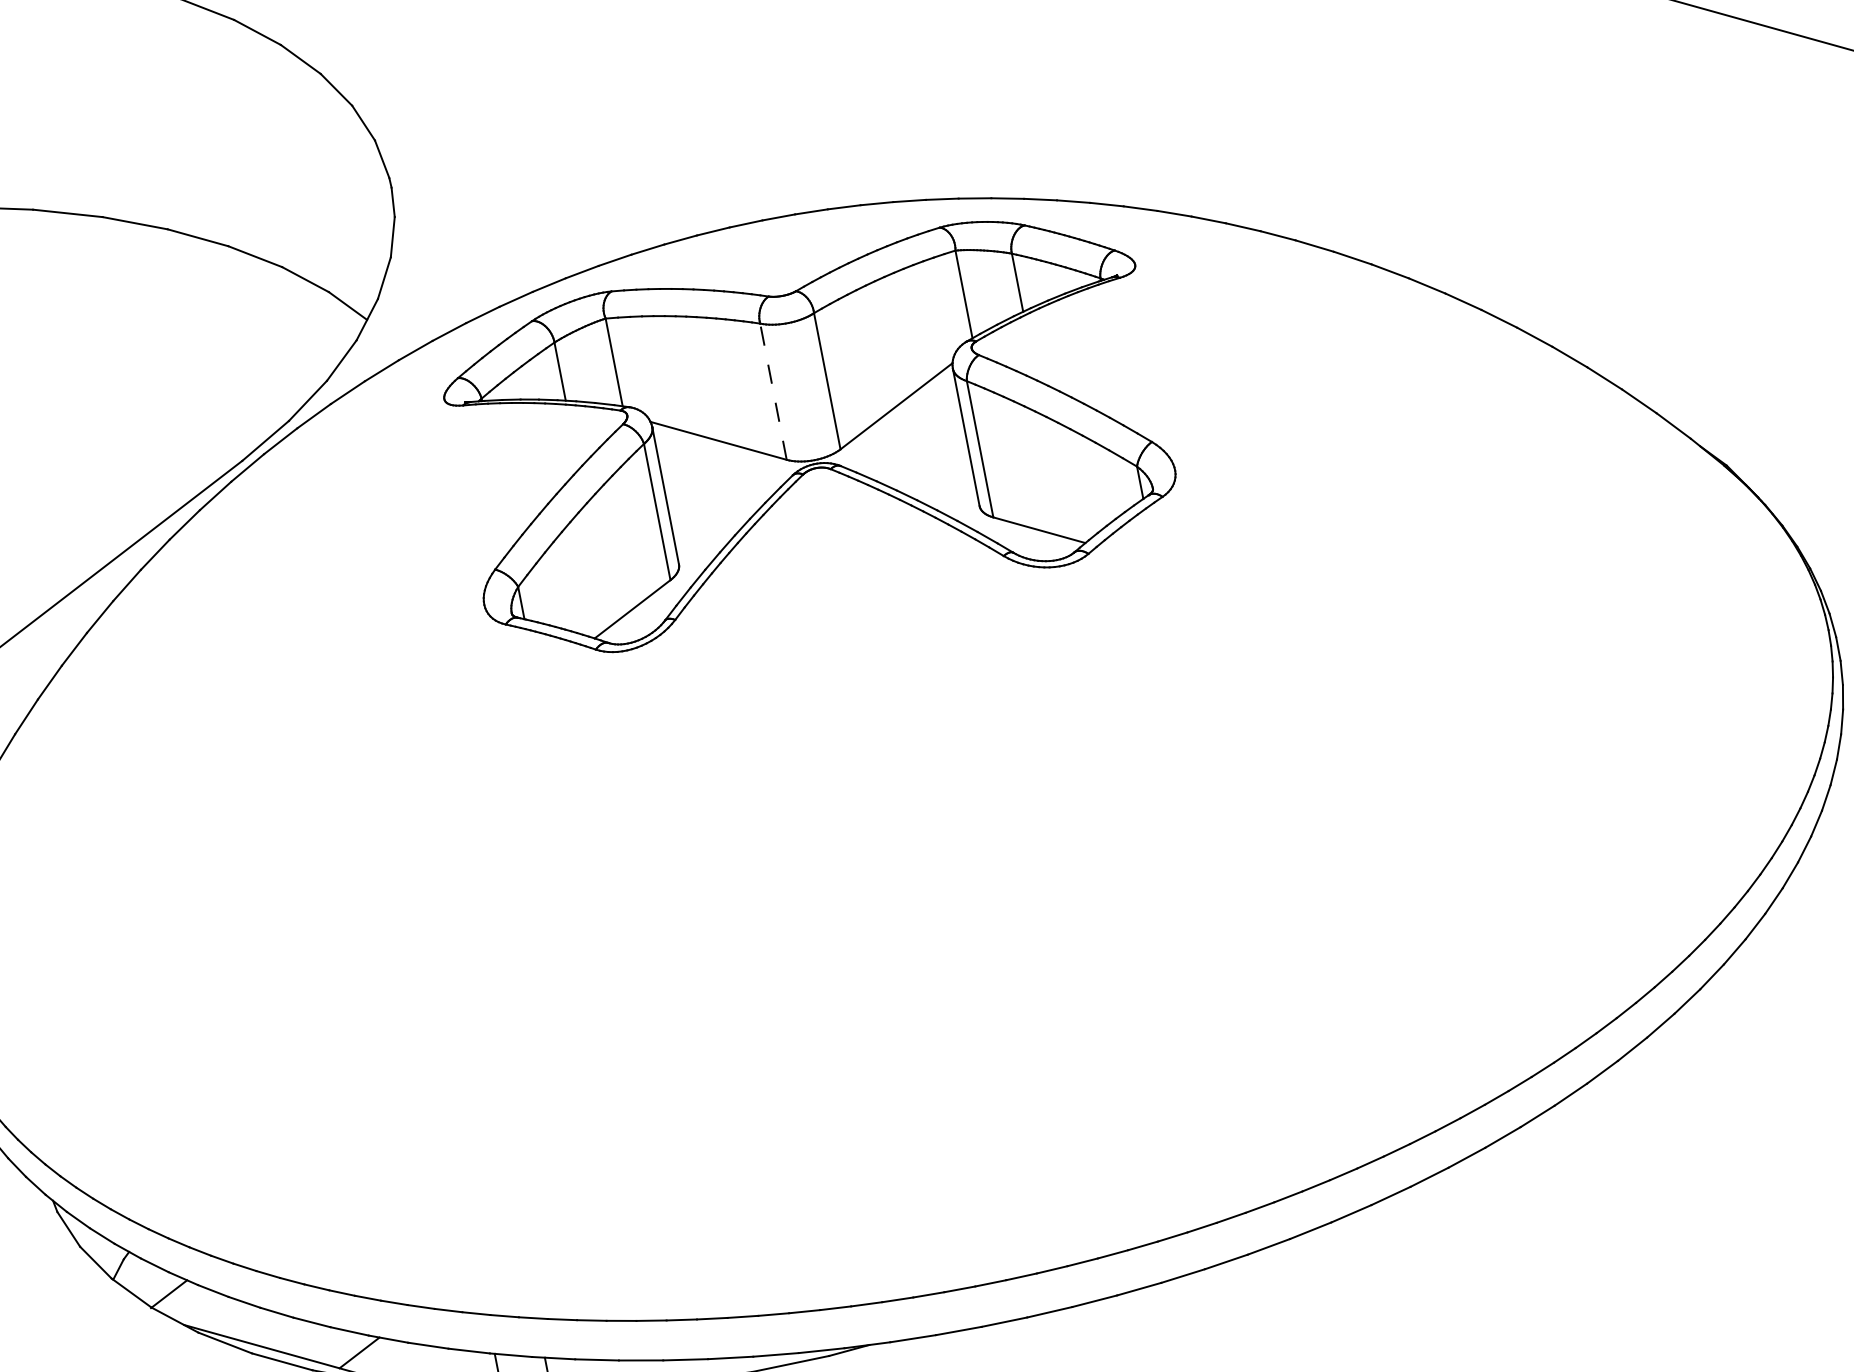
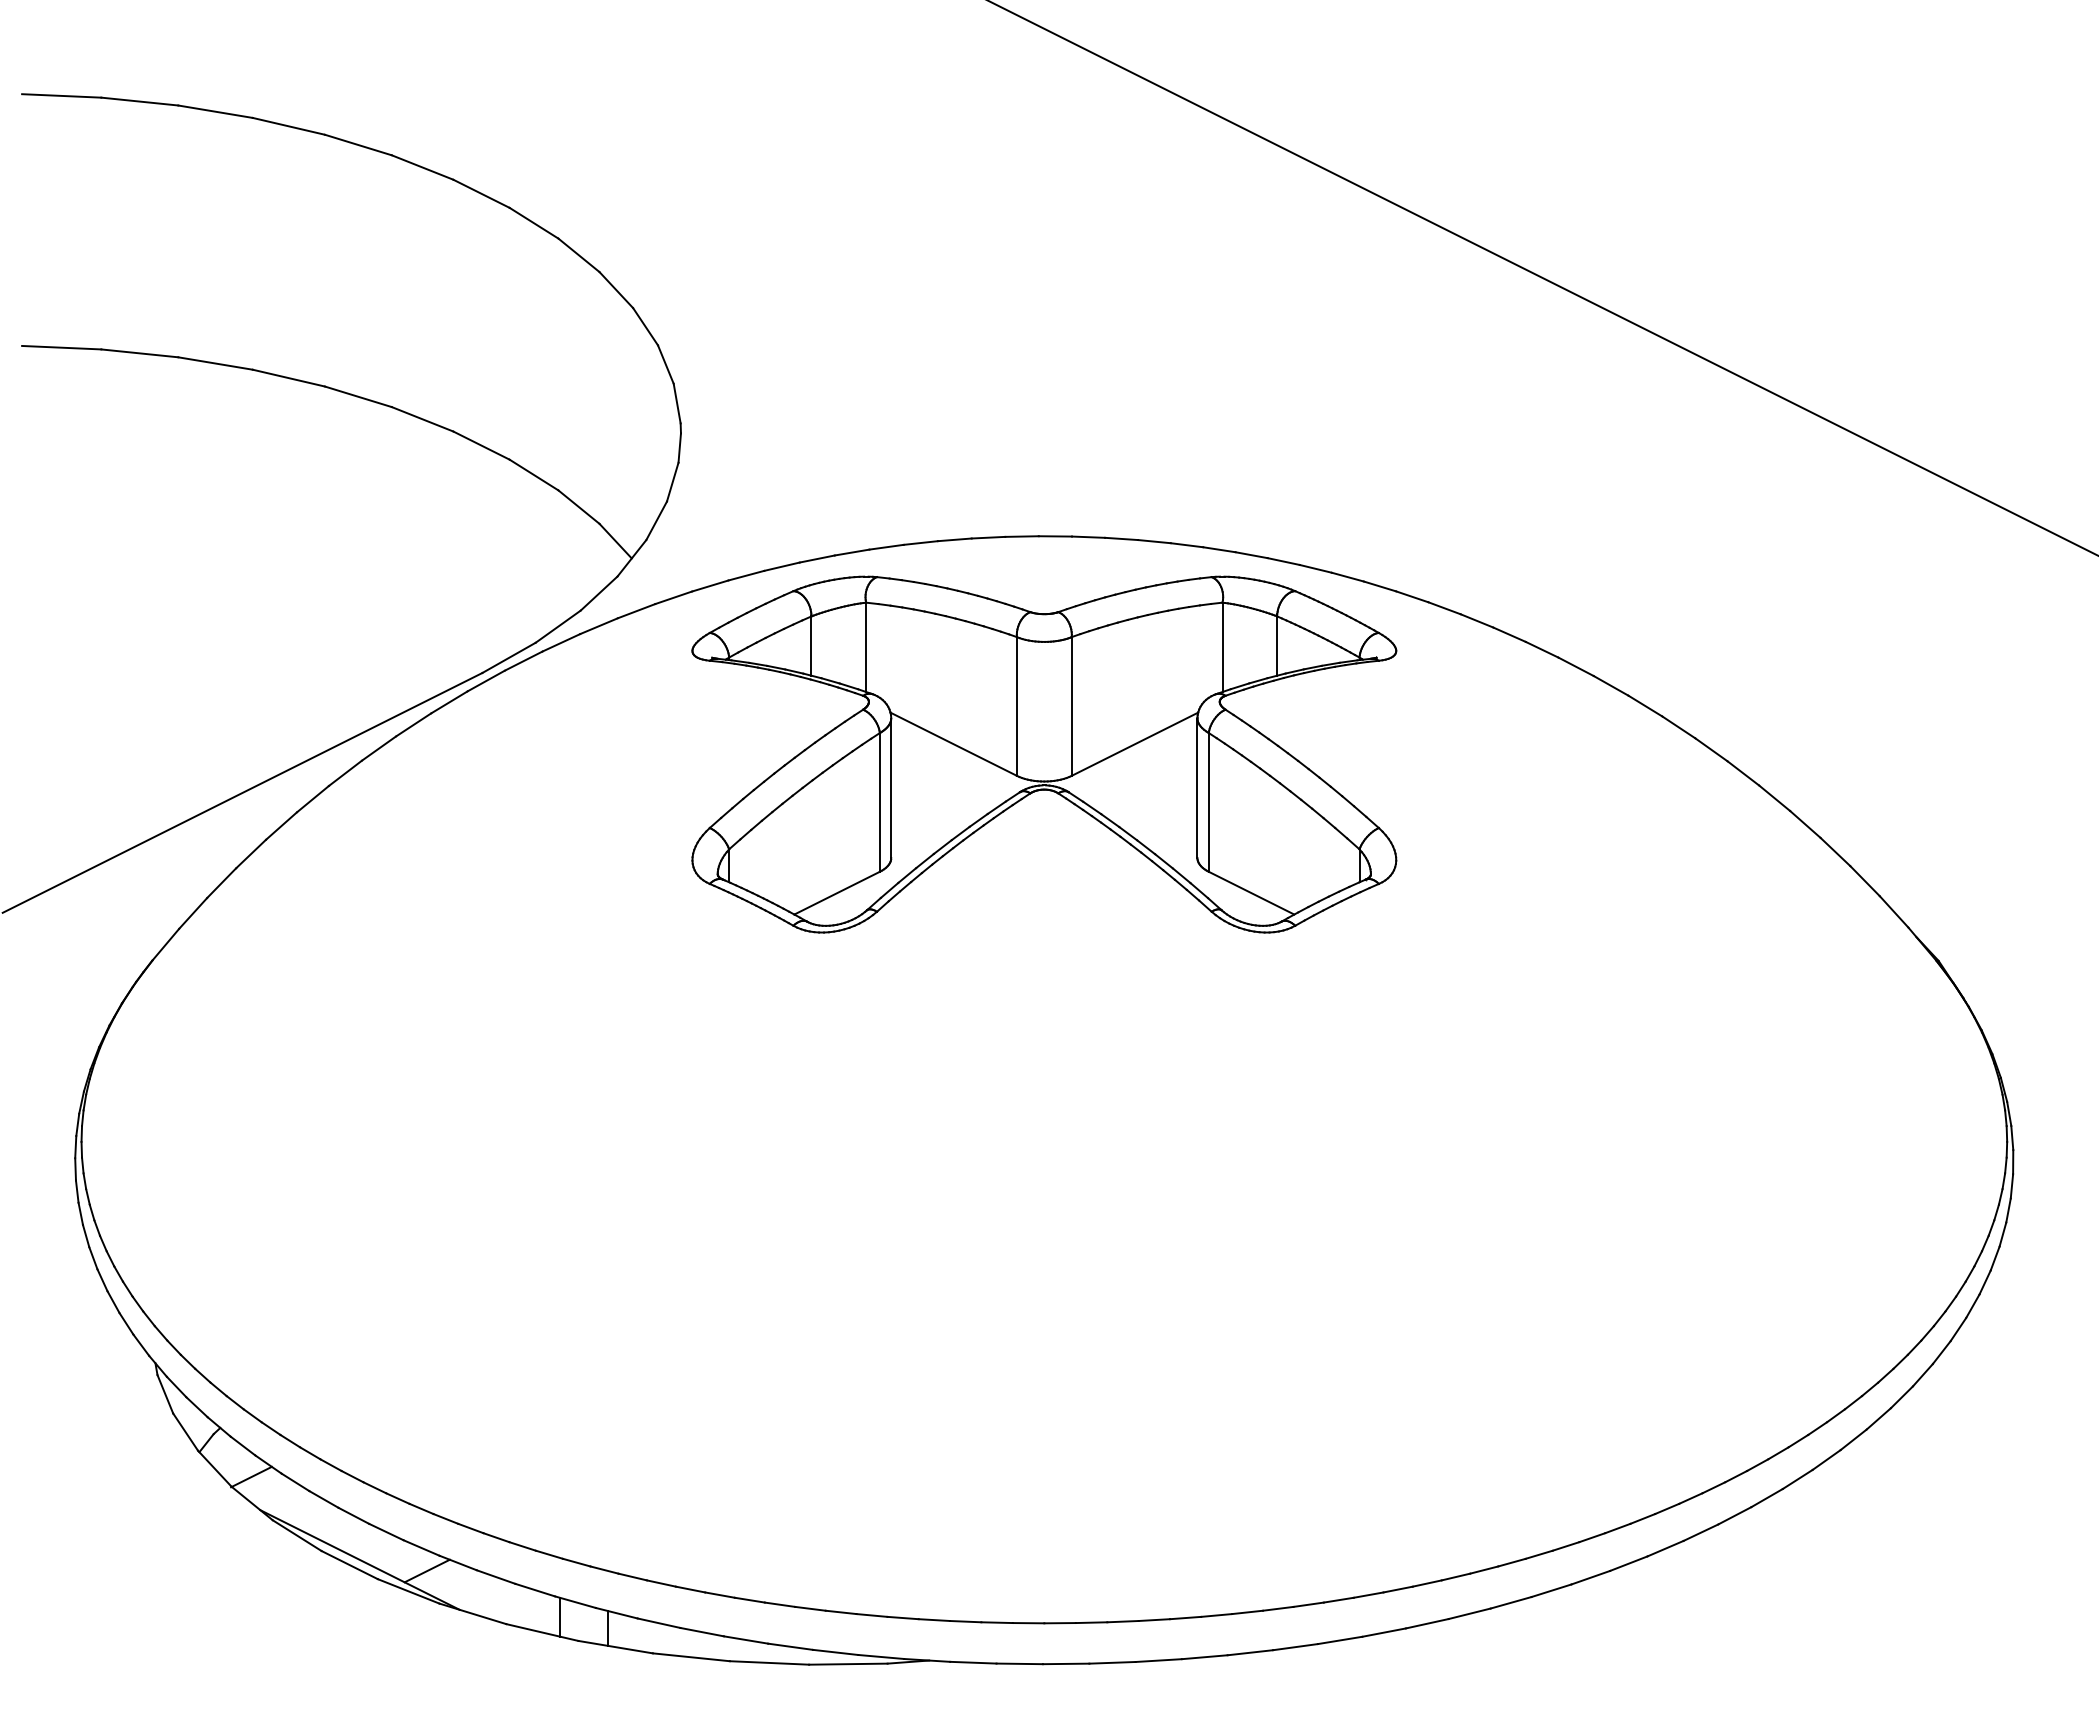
line: (772, 390) -> (1016, 705), dashed -> solid

